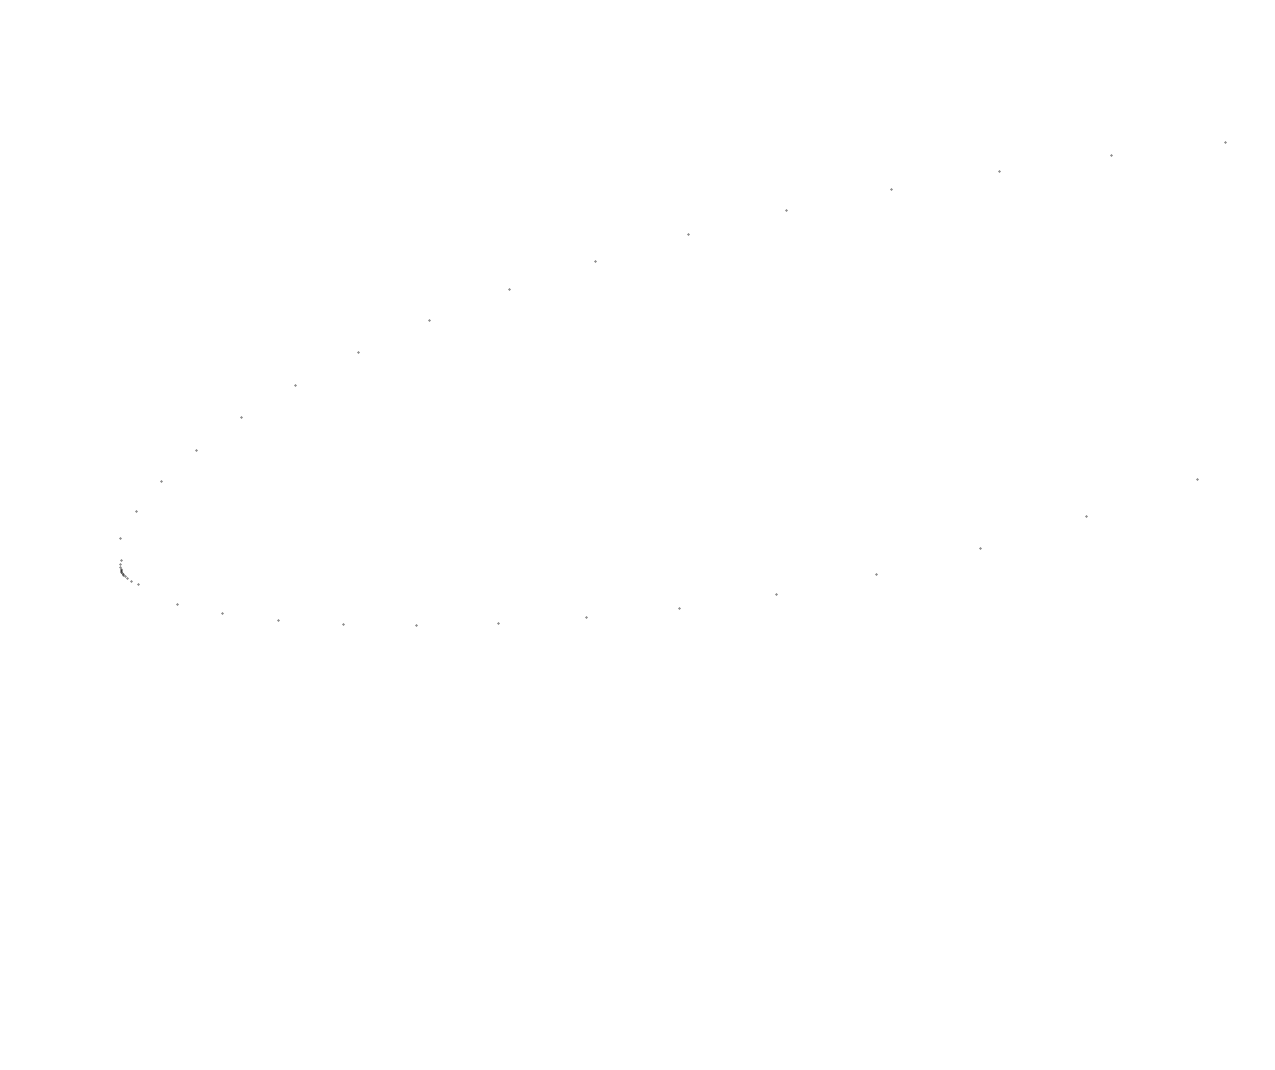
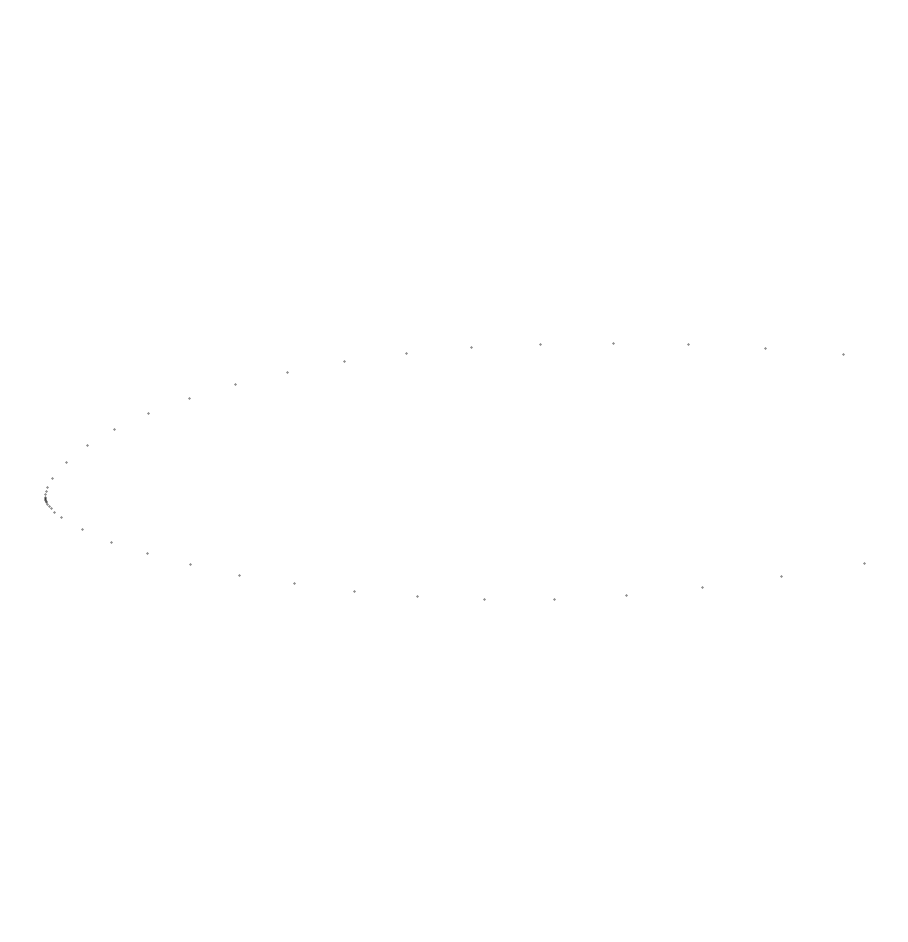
part: (128, 572) -> (53, 502), size x1.67

